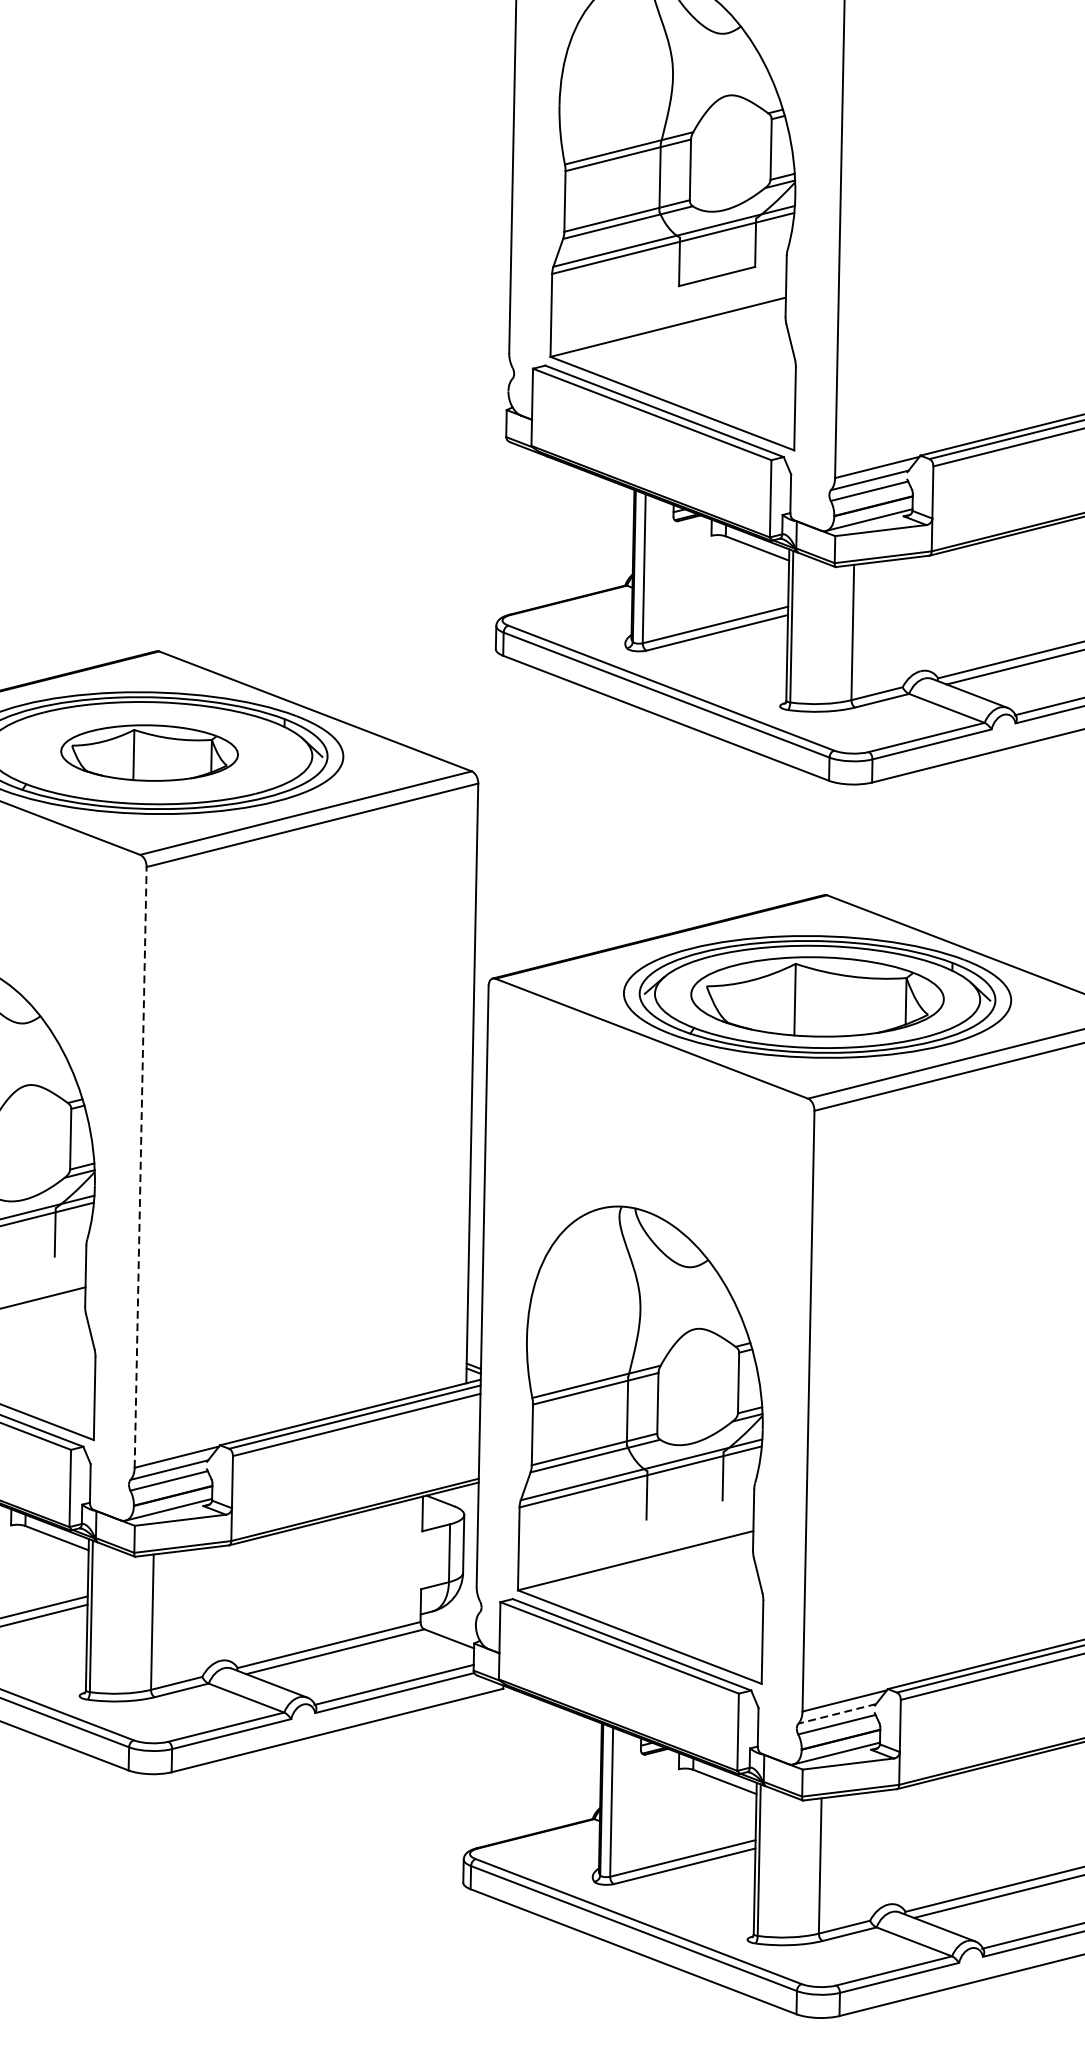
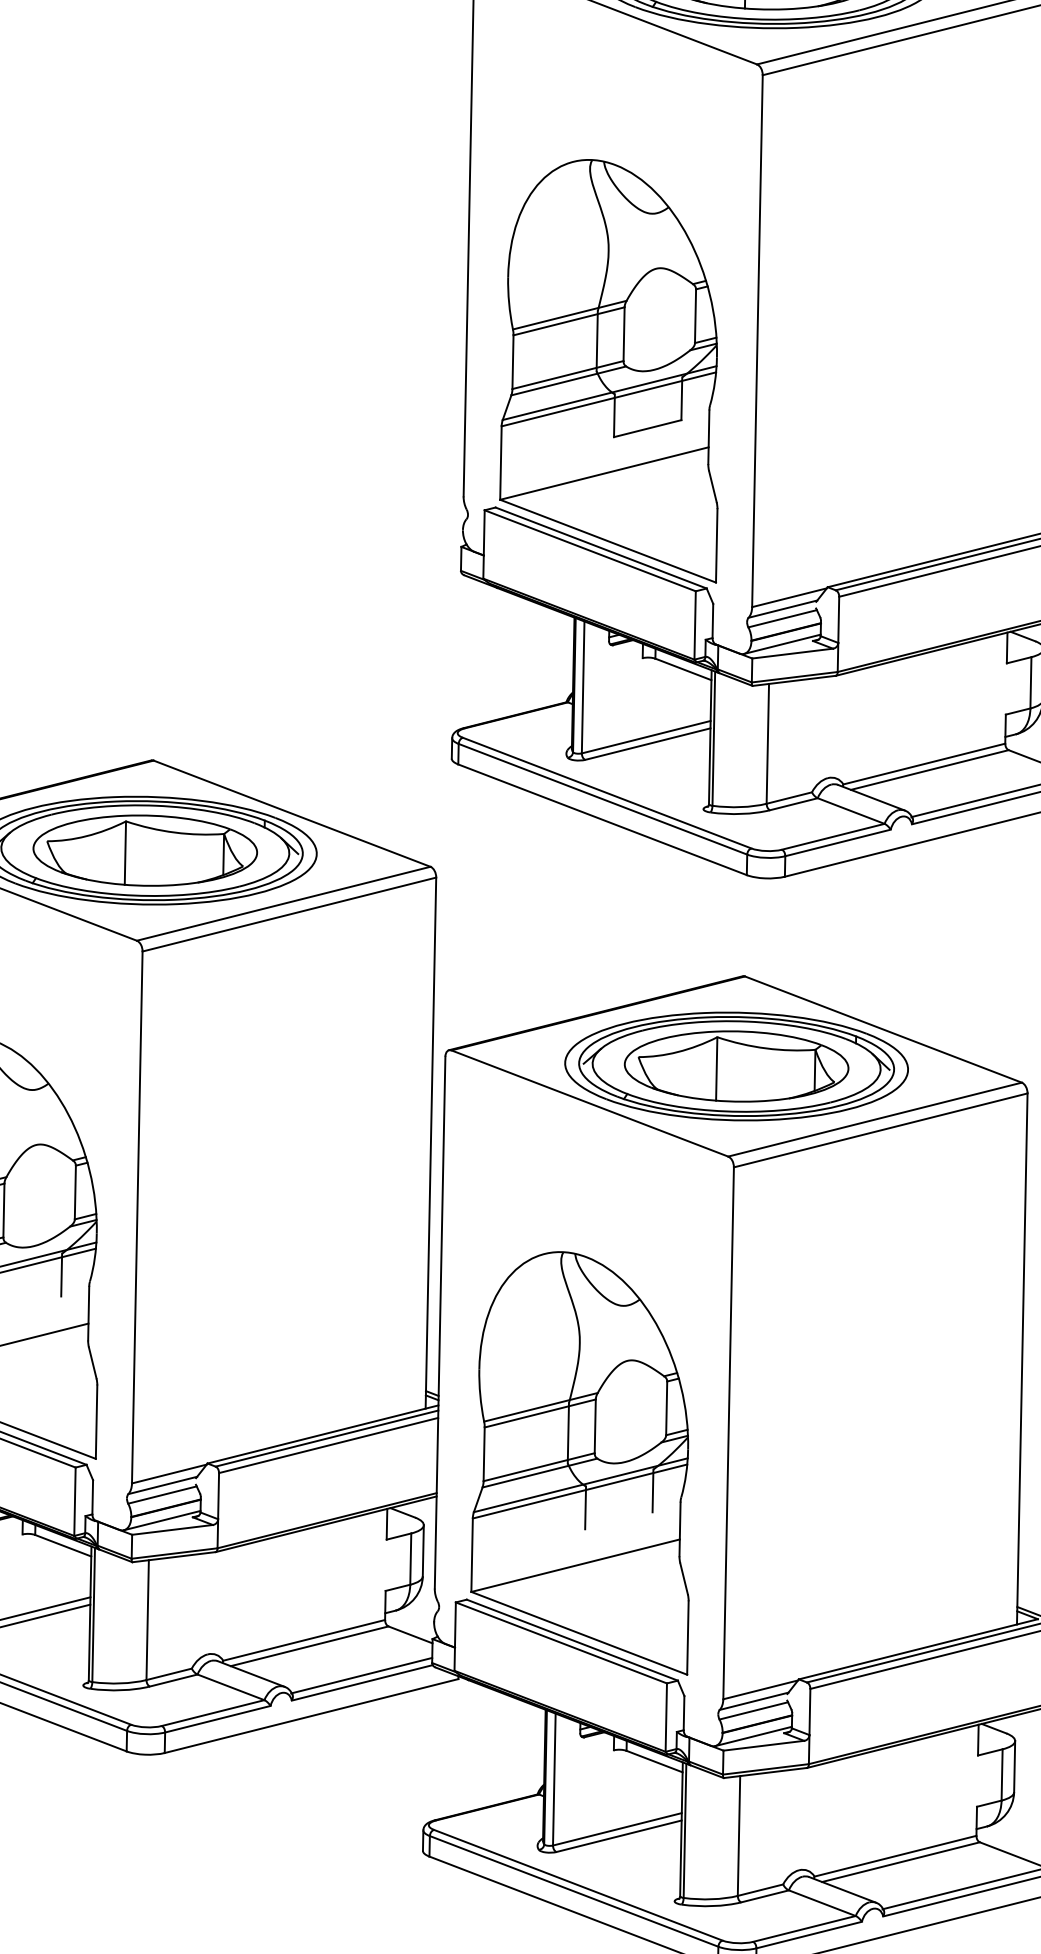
part: (148, 752) -> (144, 850), size x1.43
line: (140, 1166) -> (137, 1216), dashed -> solid
line: (836, 1714) -> (753, 1701), dashed -> solid

